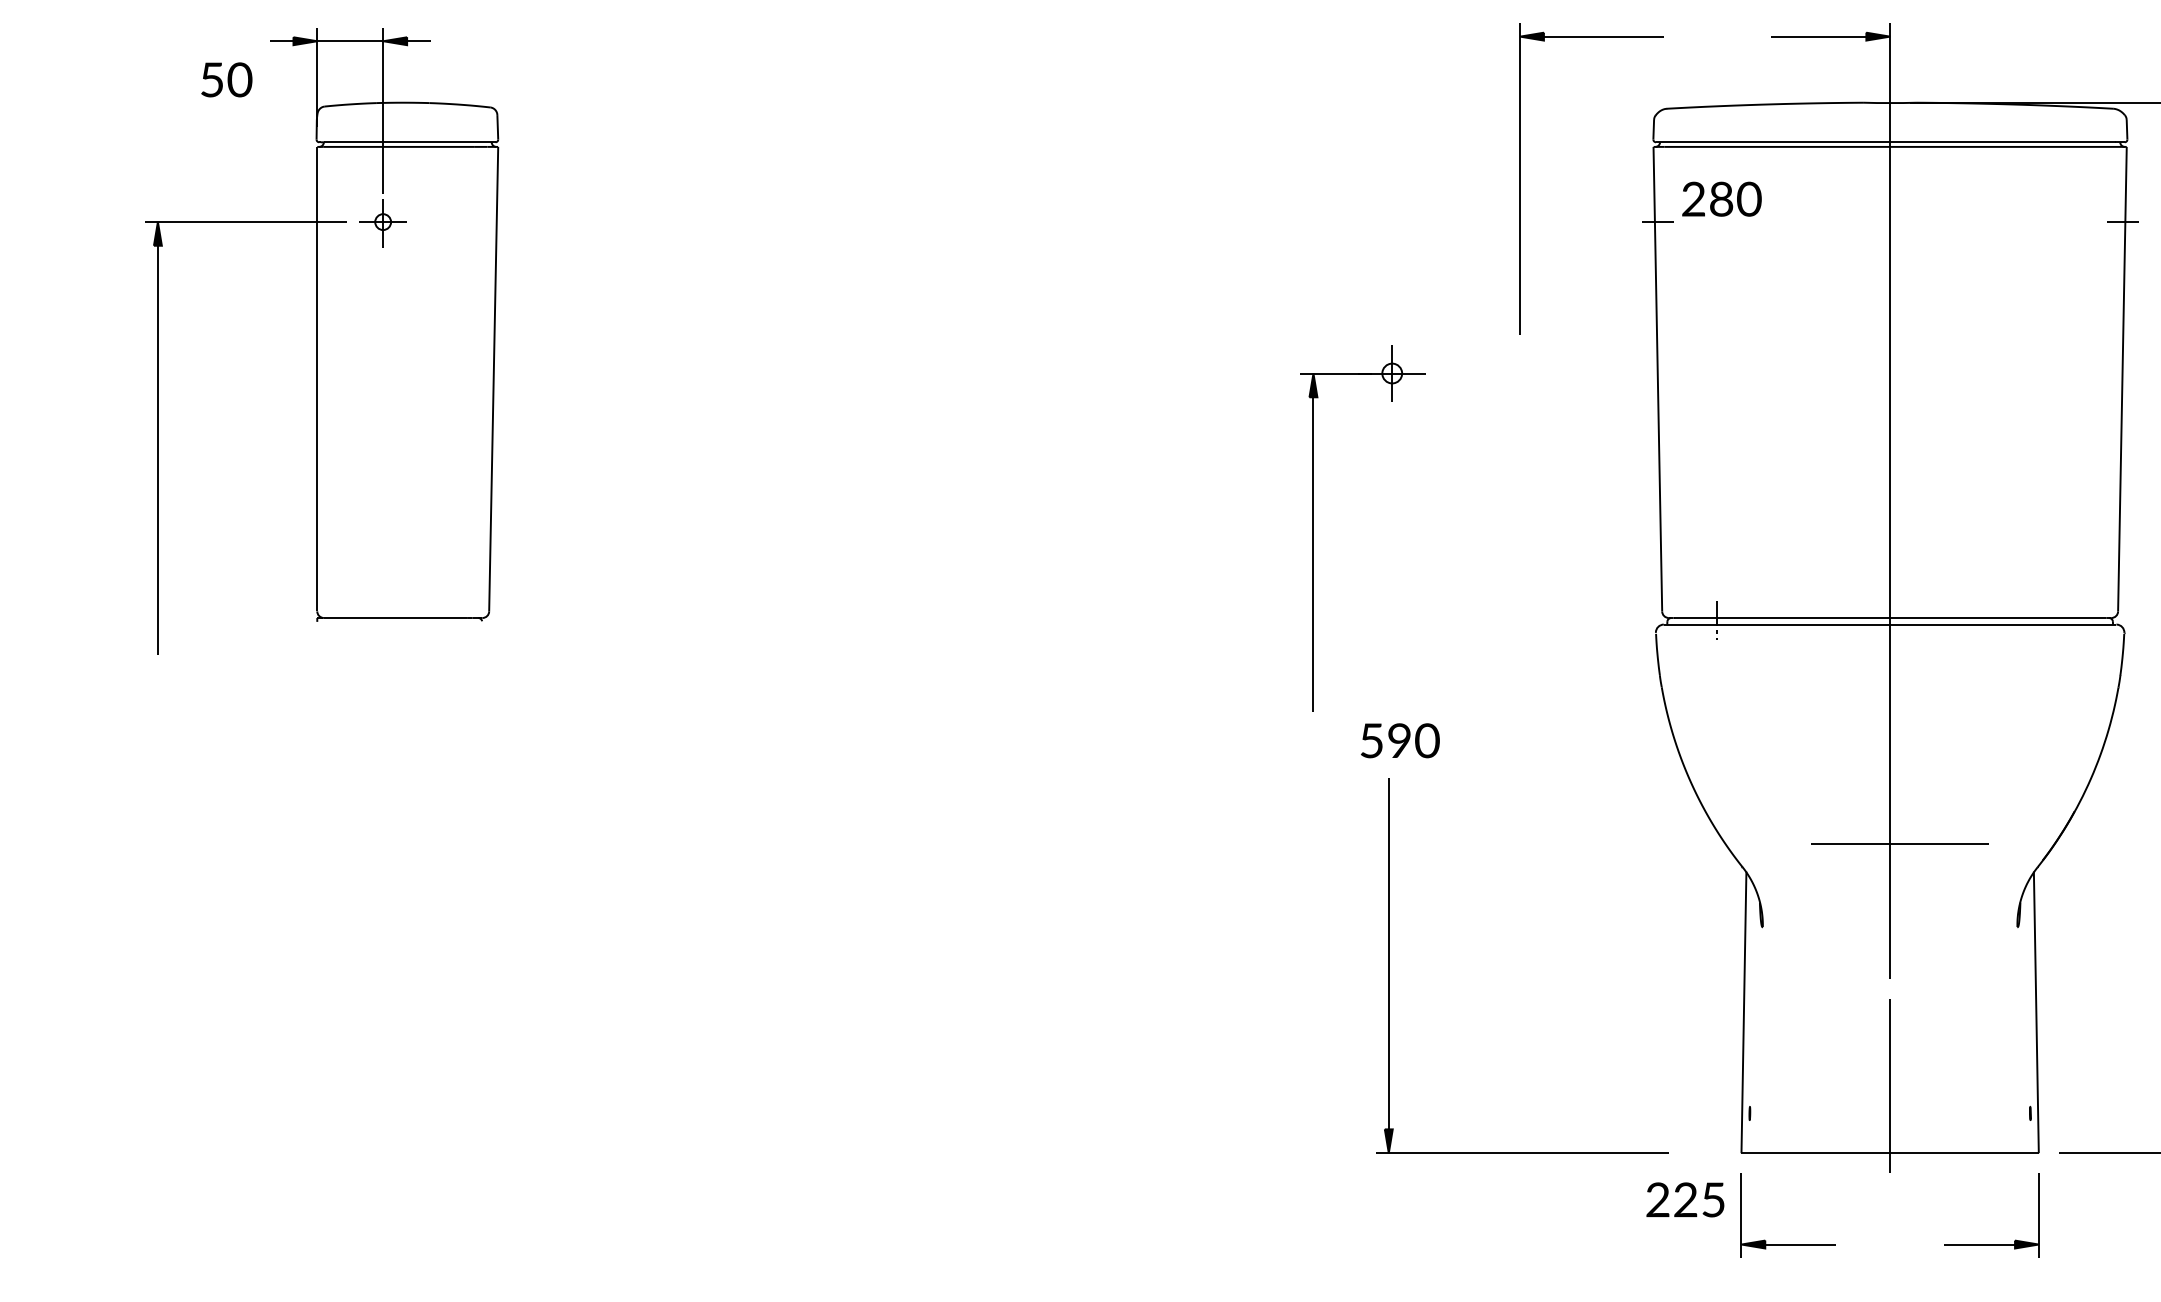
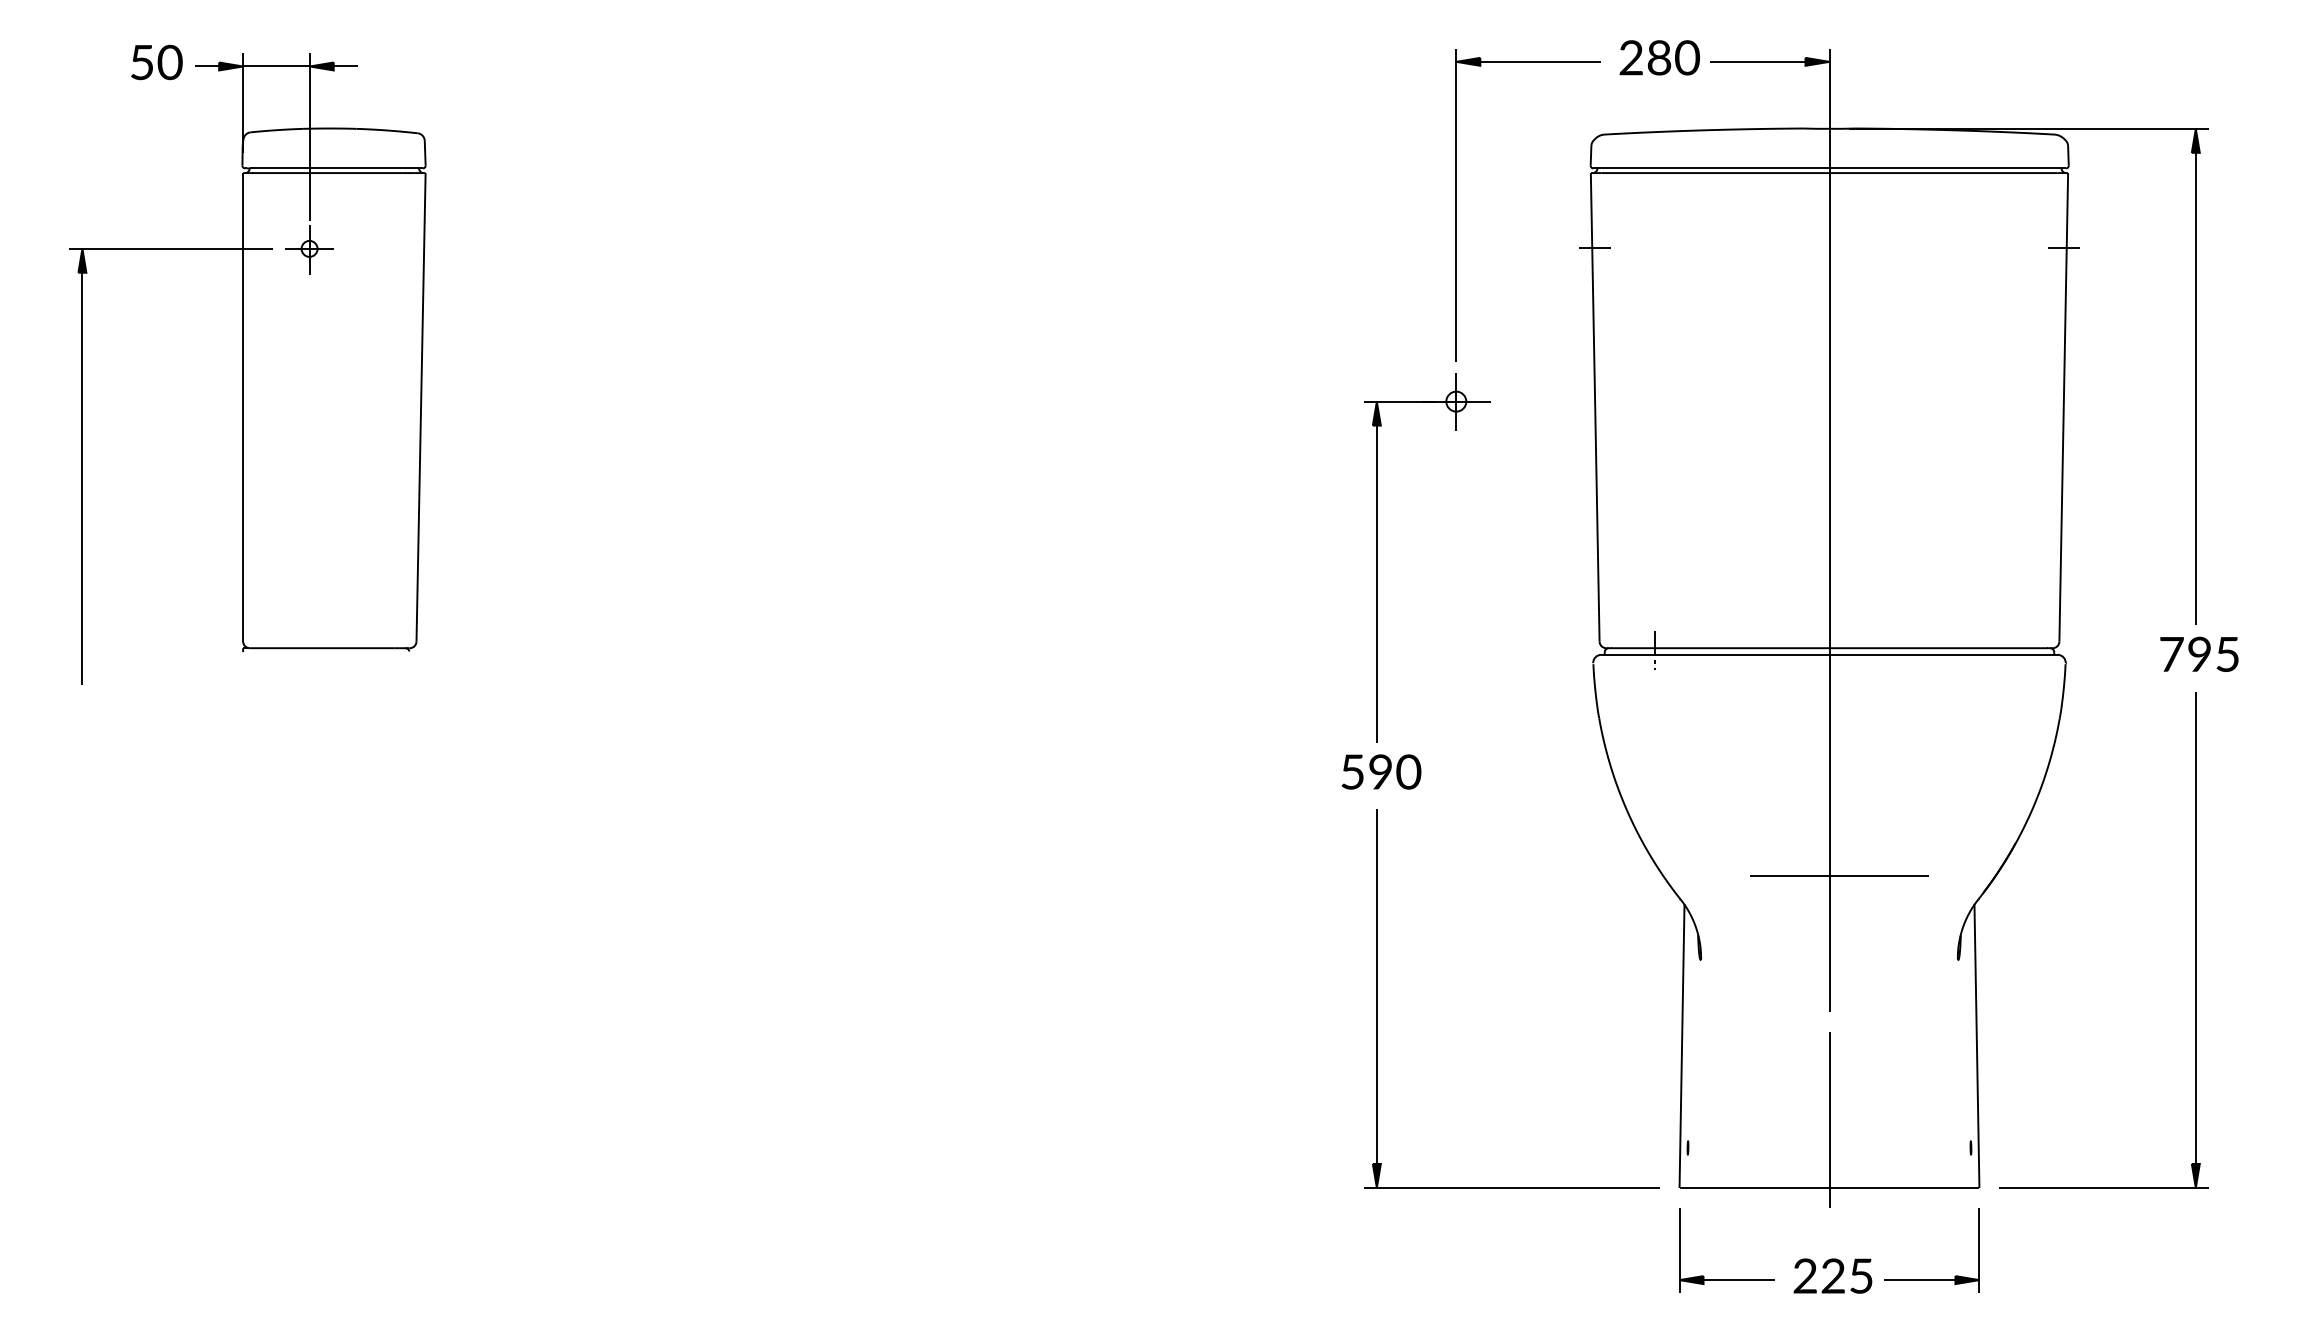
text: (226, 79) -> (156, 62), moved
text: (1721, 198) -> (1659, 57), moved
part: (1314, 528) -> (1377, 557), moved
text: (1400, 740) -> (1381, 771), moved
part: (1389, 965) -> (1377, 998), moved
text: (1684, 1199) -> (1832, 1275), moved

